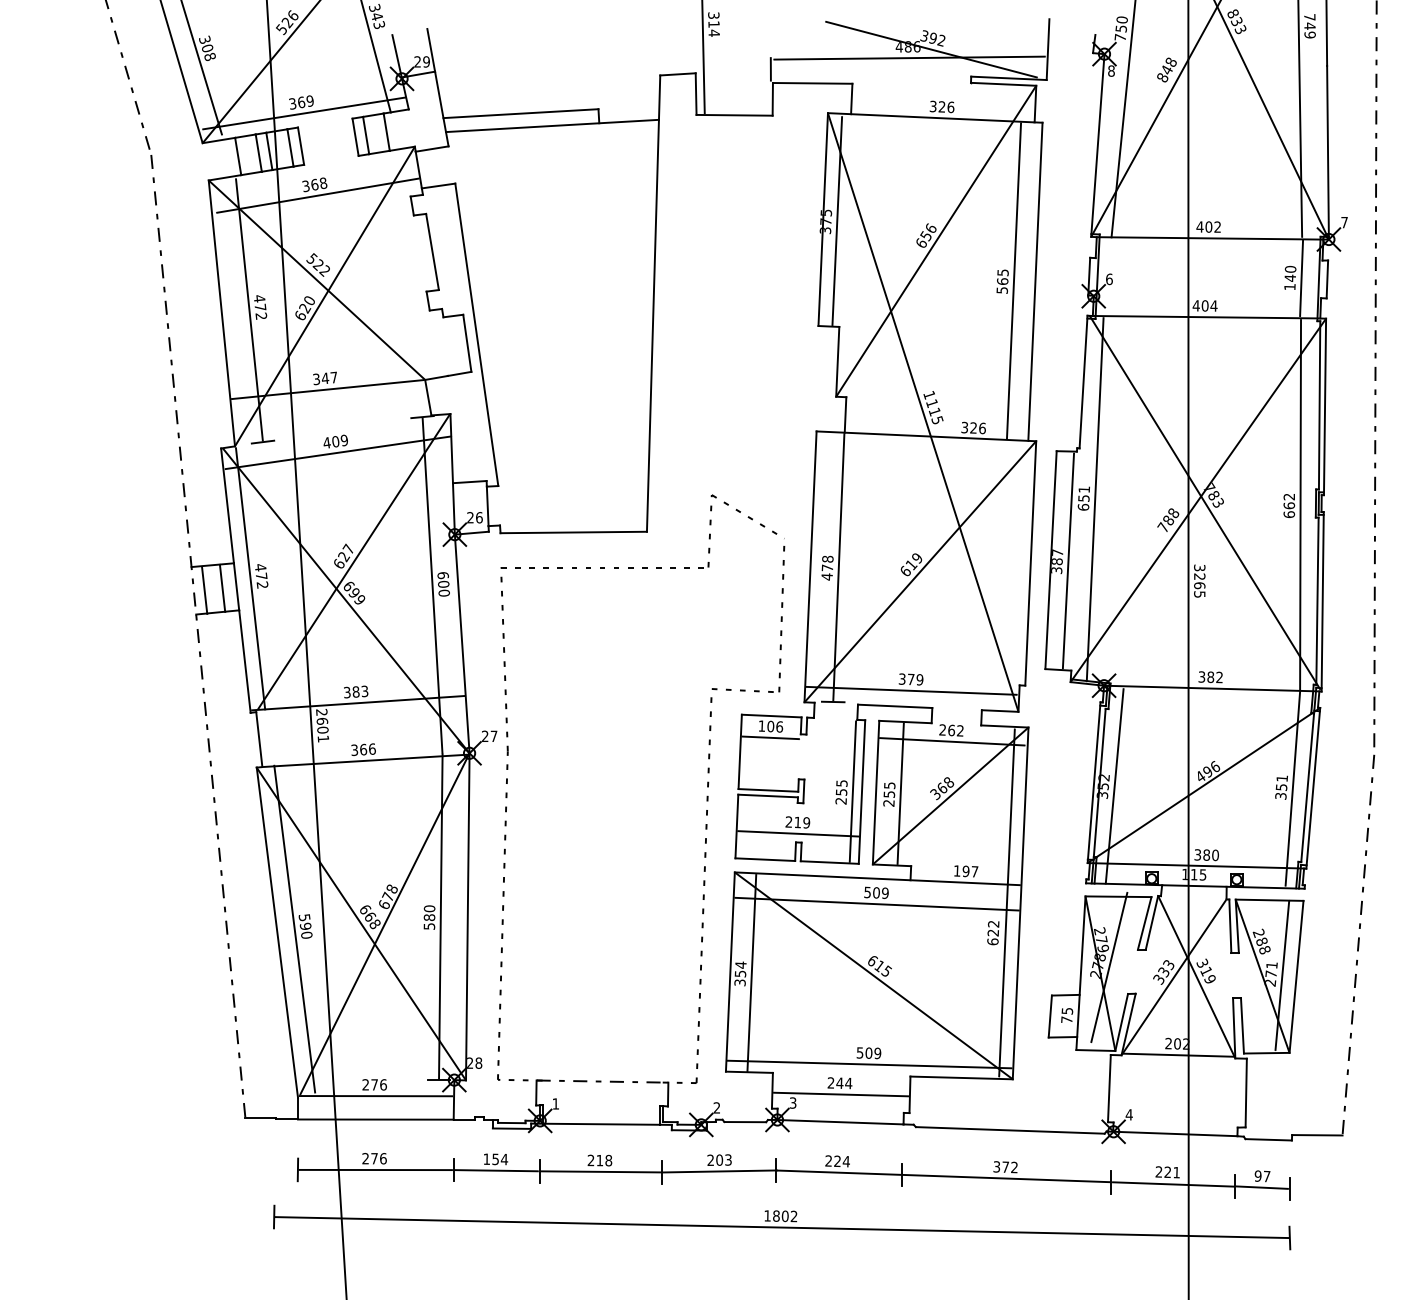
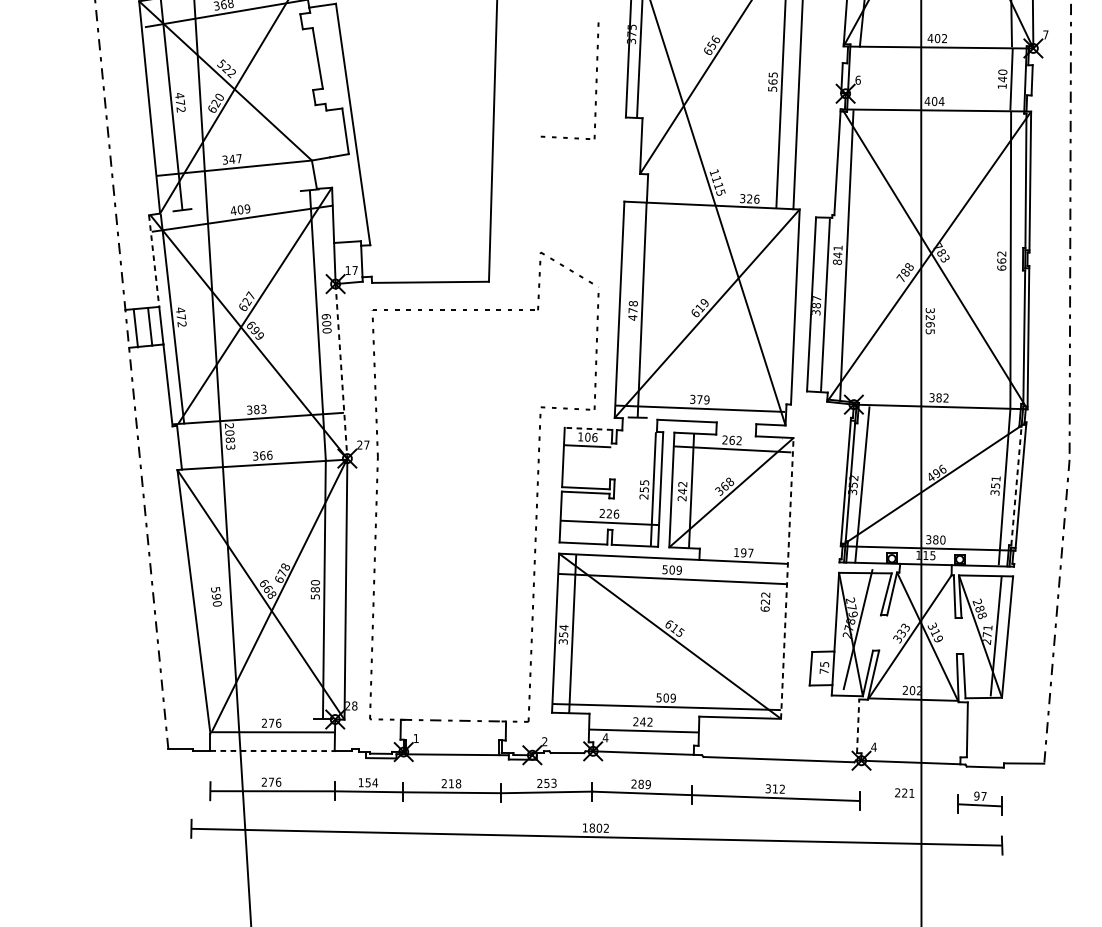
part: (780, 280) -> (595, 81), added
text: (1083, 502) -> (837, 258), 651 -> 841
line: (227, 505) -> (154, 260), solid -> dashed
text: (474, 517) -> (351, 270), 26 -> 17
line: (462, 643) -> (341, 370), solid -> dashed
line: (771, 716) -> (588, 429), solid -> dashed
text: (323, 730) -> (230, 440), 2601 -> 2083
line: (1307, 787) -> (1016, 485), solid -> dashed
text: (889, 790) -> (682, 488), 255 -> 242
text: (802, 822) -> (613, 513), 219 -> 226
line: (1006, 902) -> (776, 577), removed
line: (1020, 902) -> (787, 577), solid -> dashed
line: (294, 928) -> (207, 598), removed
text: (848, 1083) -> (649, 722), 244 -> 242
line: (1109, 1088) -> (858, 726), solid -> dashed
text: (792, 1102) -> (605, 737), 3 -> 4
line: (375, 1119) -> (272, 750), solid -> dashed
text: (719, 1159) -> (546, 782), 203 -> 253
text: (841, 1161) -> (644, 784), 224 -> 289
text: (1005, 1166) -> (775, 788), 372 -> 312
line: (1173, 1184) -> (909, 802), removed

